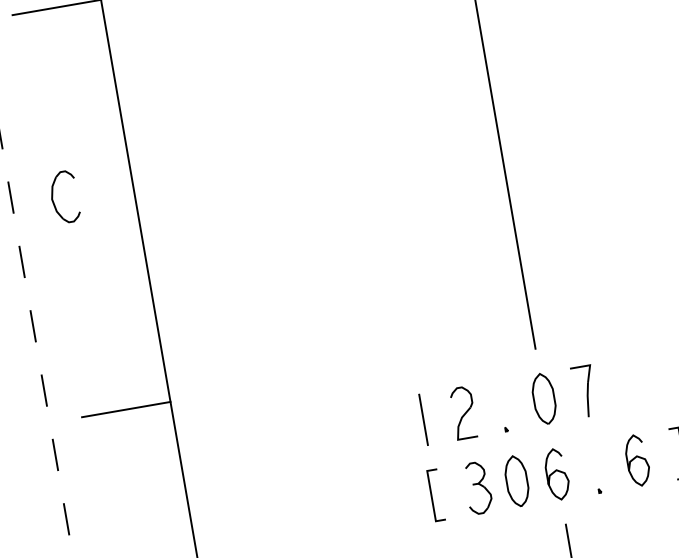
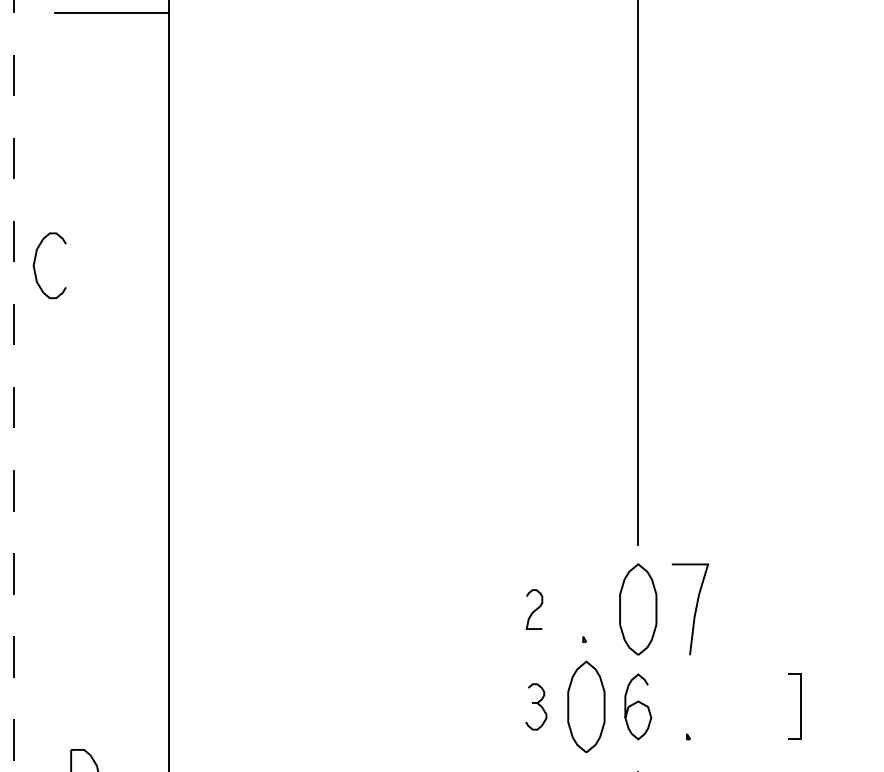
part: (53, 196) -> (35, 262), moved
part: (584, 391) -> (690, 608), size x1.4
part: (544, 398) -> (638, 609), size x1.4
line: (126, 409) -> (112, 532), removed
part: (463, 412) -> (534, 609), size x0.6
line: (423, 419) -> (482, 609), removed
curve: (635, 459) -> (739, 704), removed
part: (517, 481) -> (586, 706), size x1.4
part: (478, 487) -> (536, 706), size x0.7
line: (431, 495) -> (476, 706), removed

